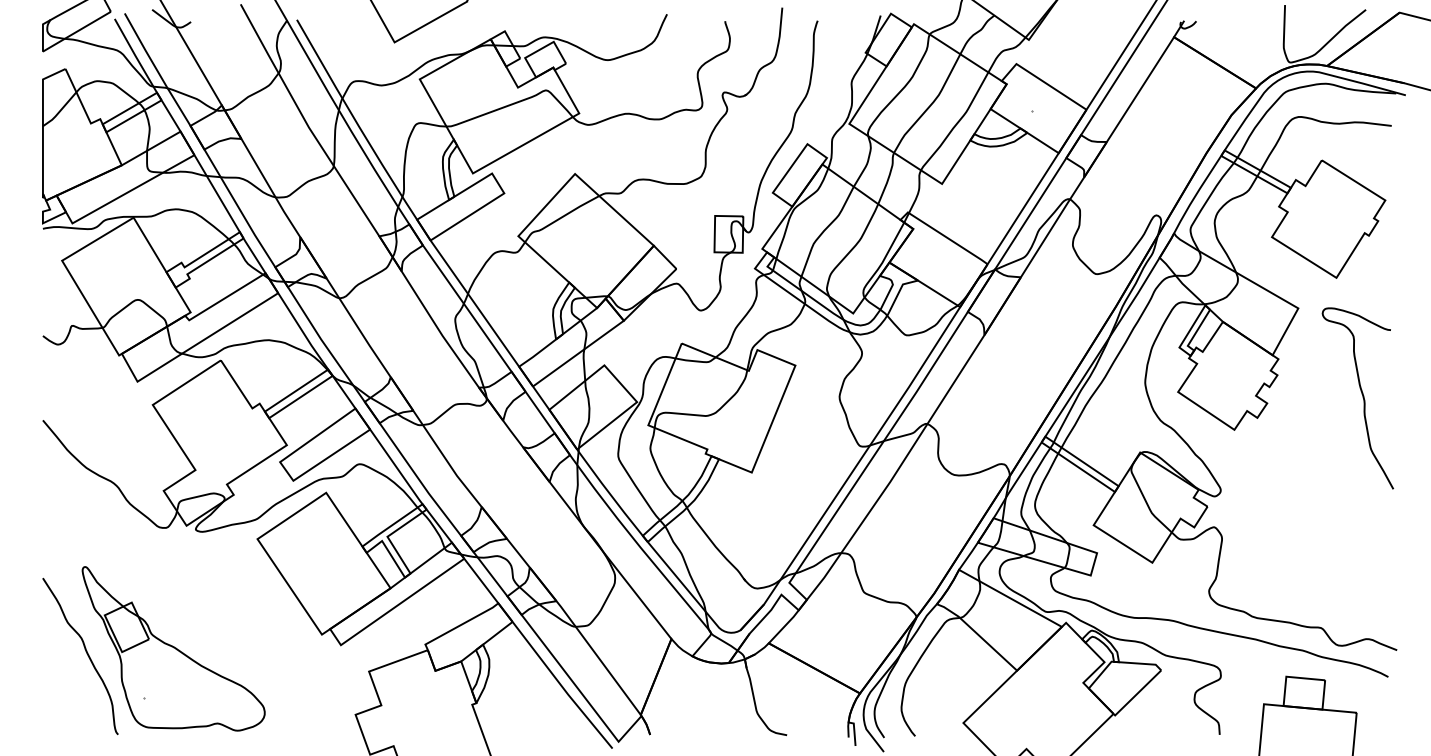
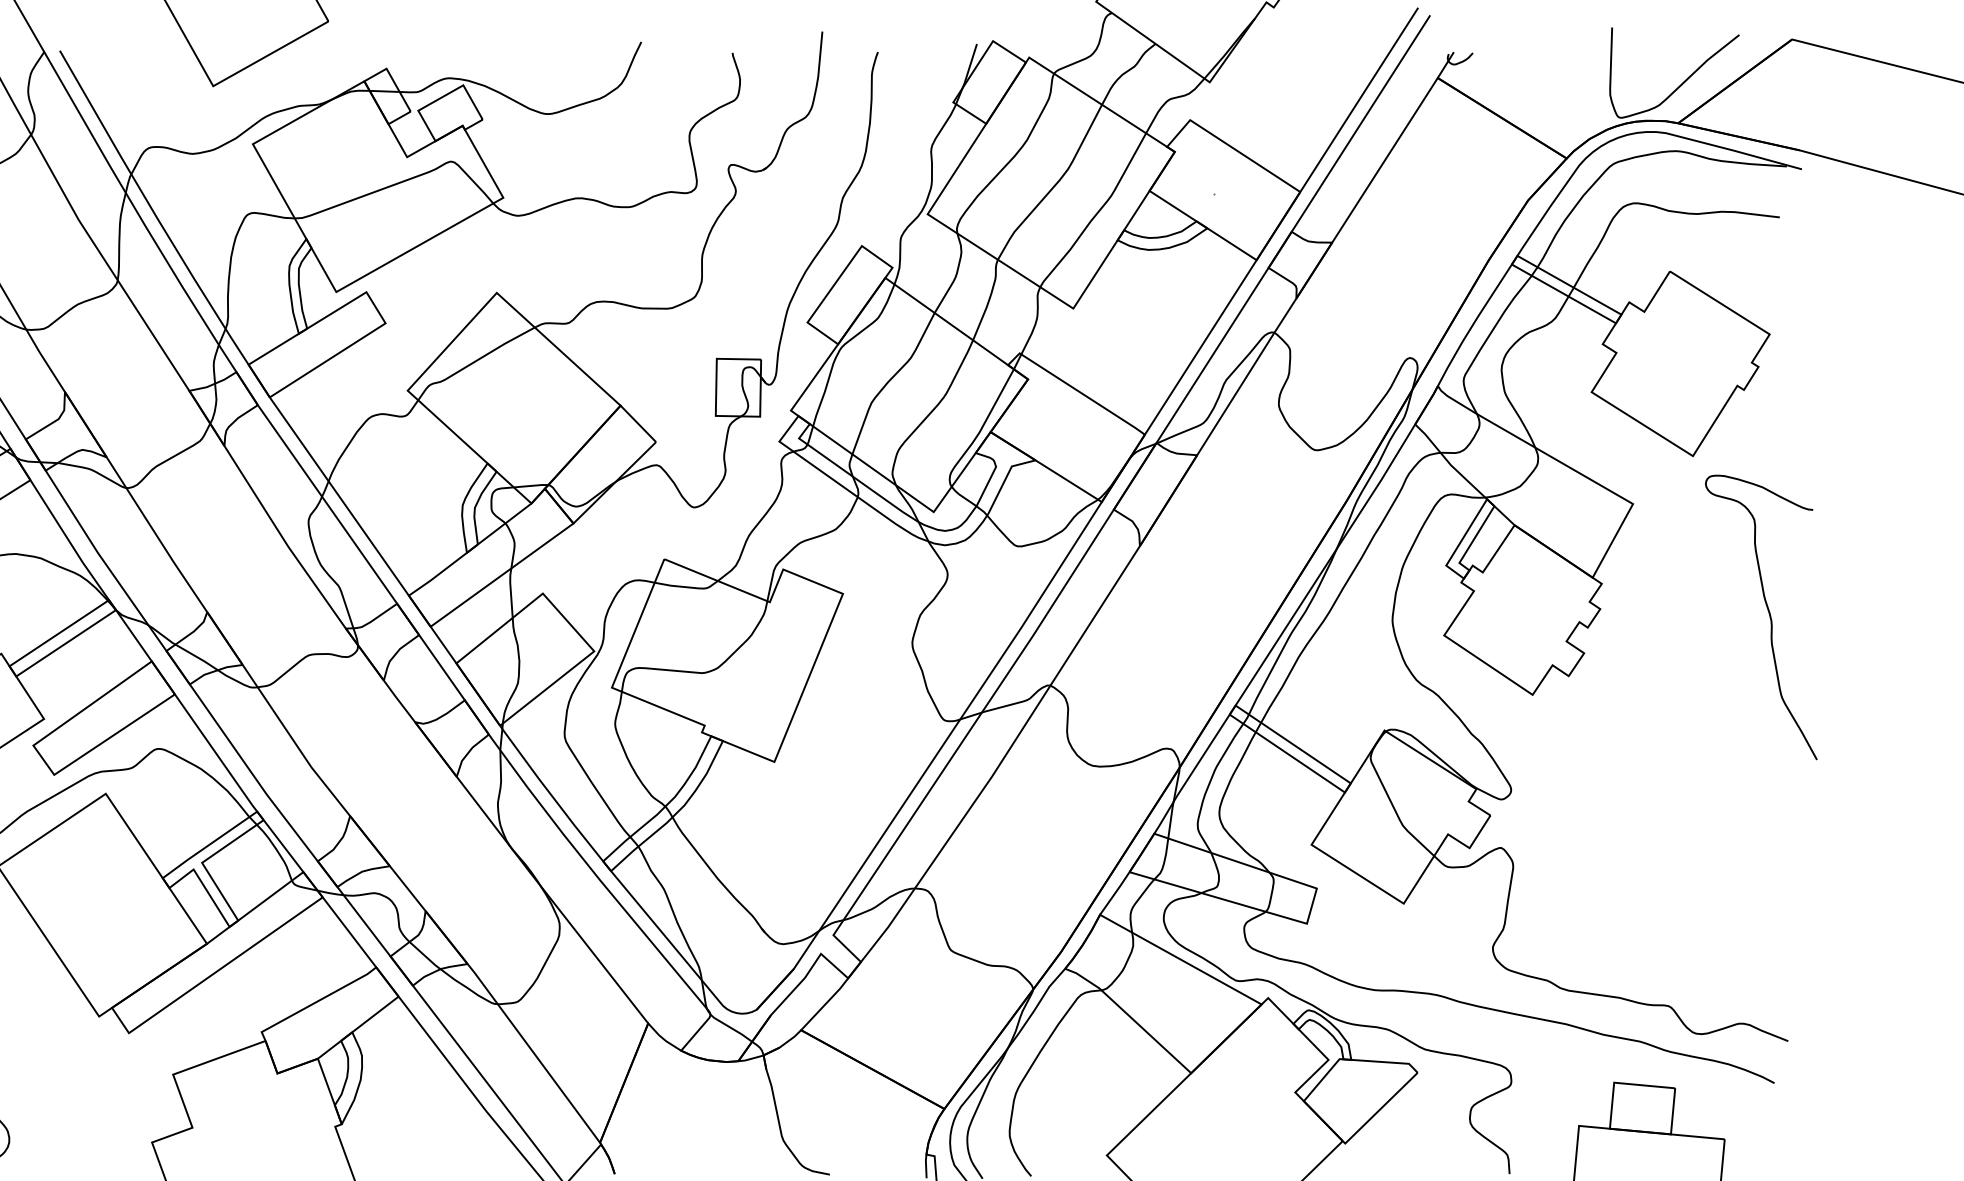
curve: (1362, 397) -> (1768, 615), moved

